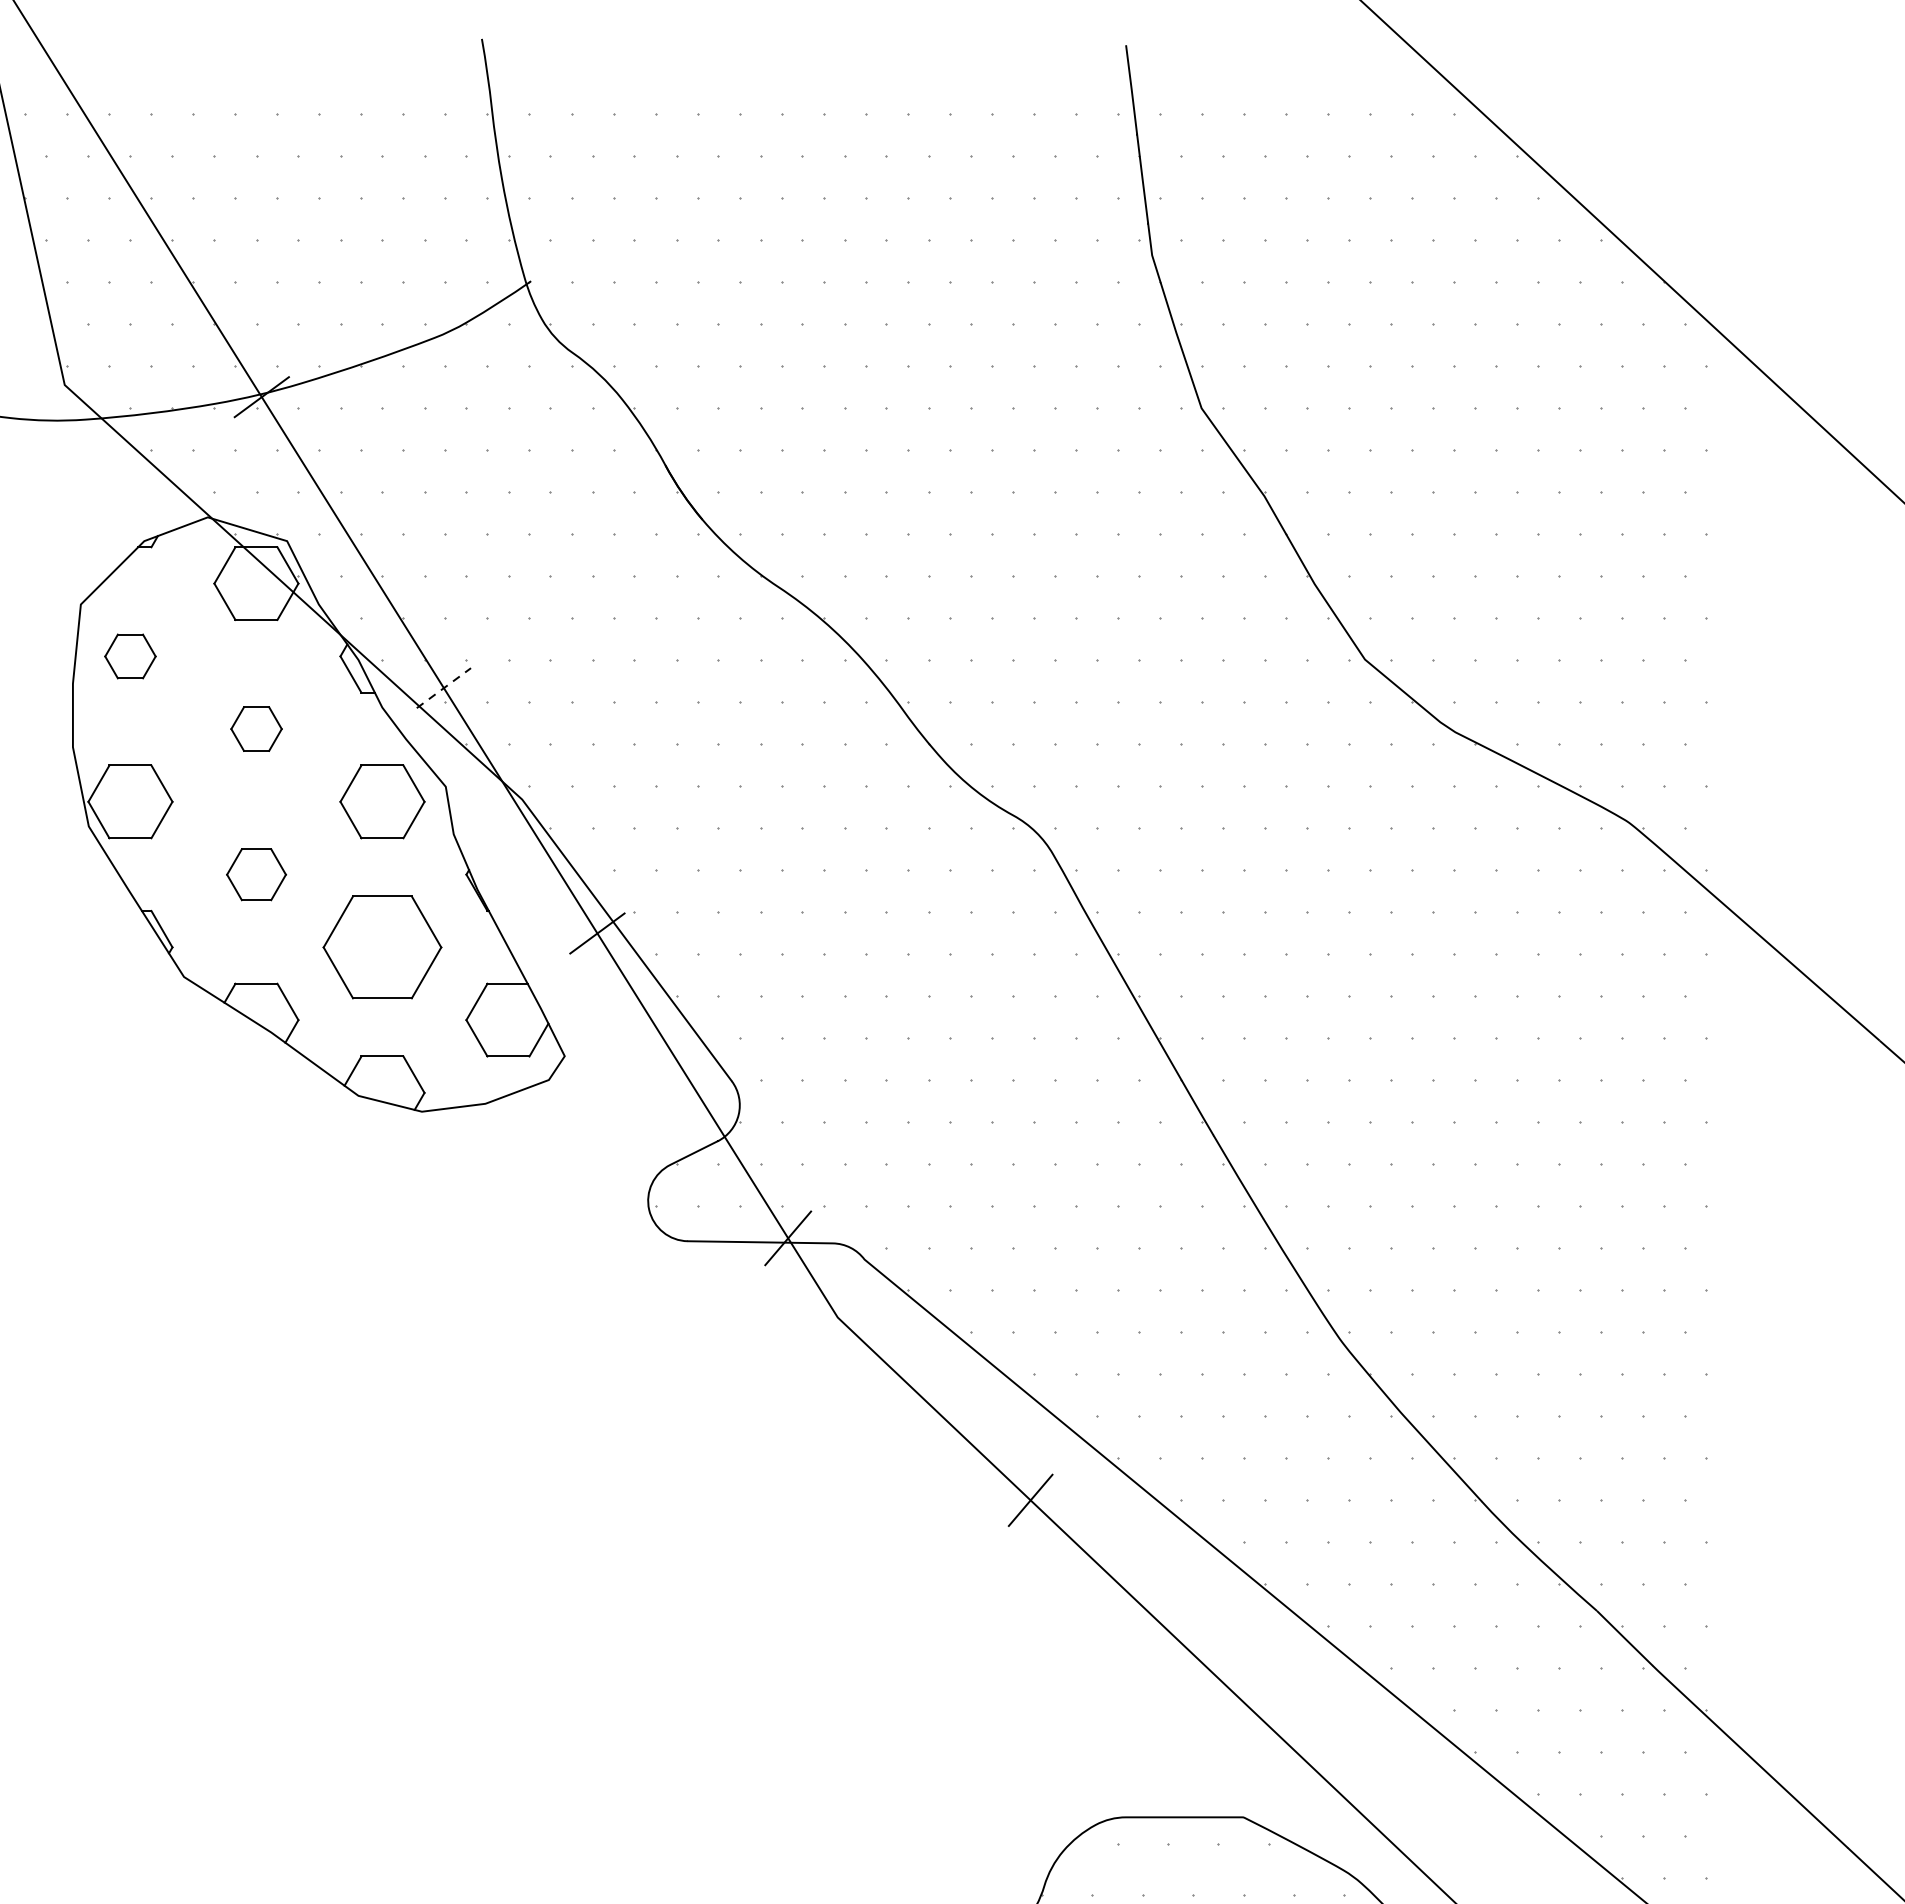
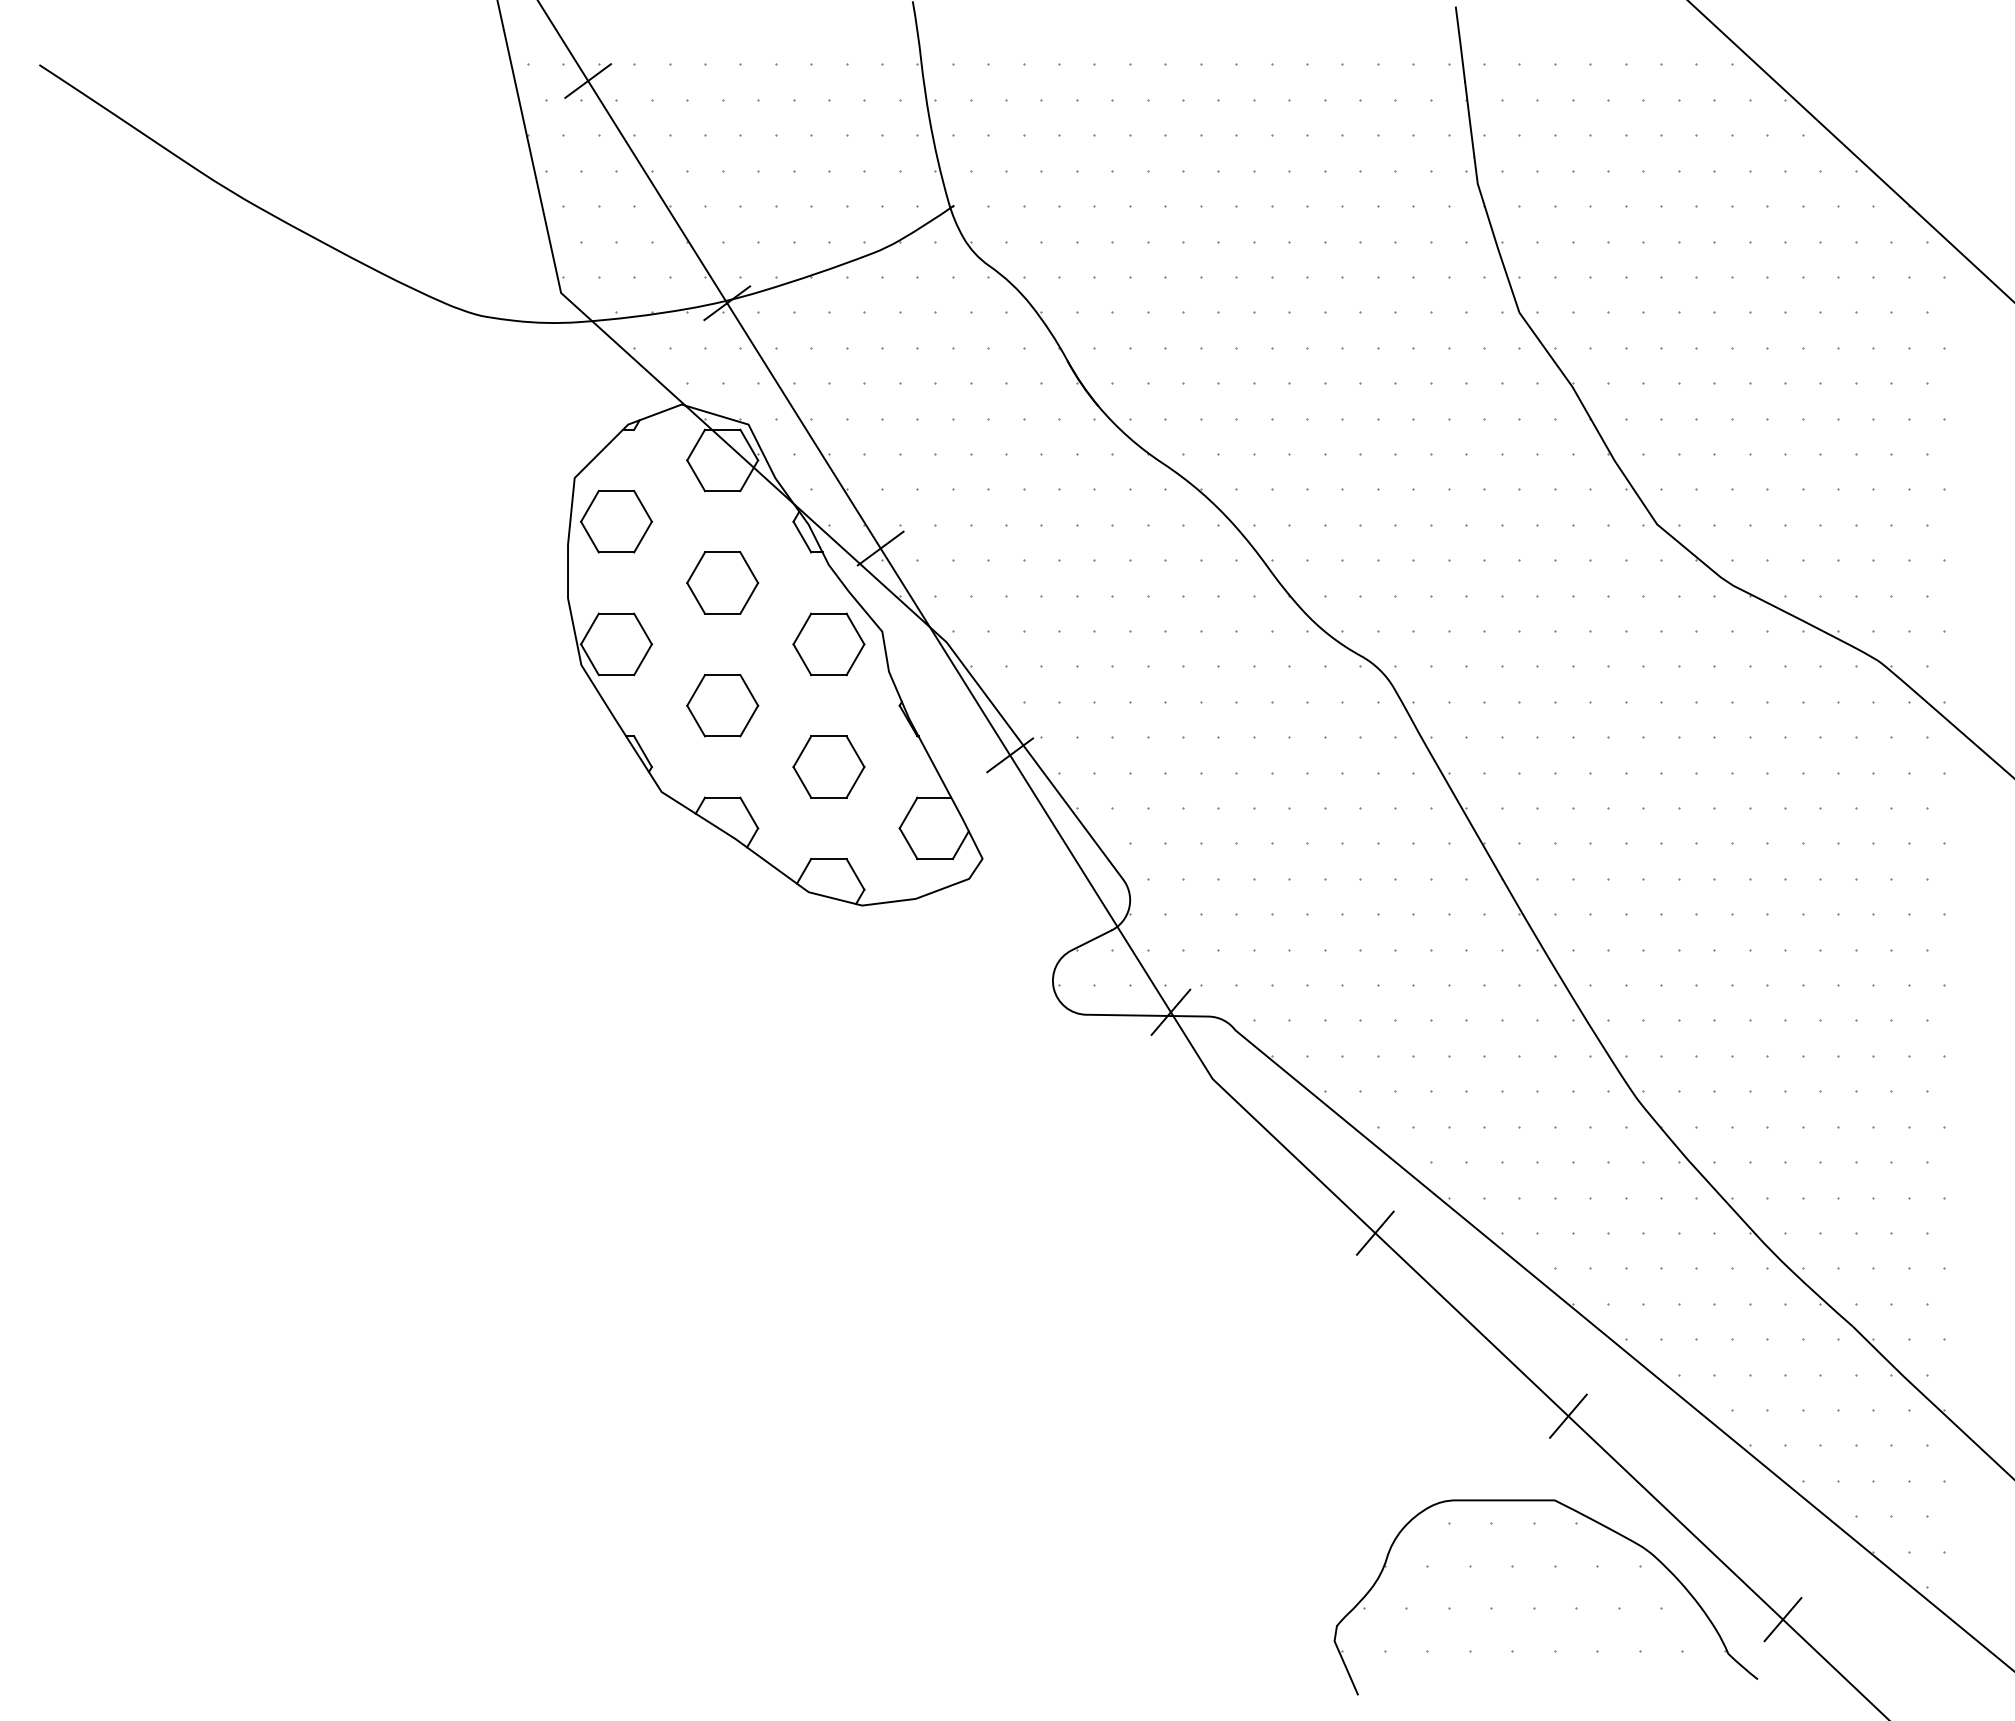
line: (97, 132) -> (588, 80), added
part: (130, 656) -> (616, 521), size x1.67
line: (444, 688) -> (881, 548), dashed -> solid
part: (256, 728) -> (722, 582), size x1.67
part: (256, 874) -> (722, 705), size x1.43
part: (381, 946) -> (828, 766), size x0.71
line: (1259, 1716) -> (1568, 1415), added

